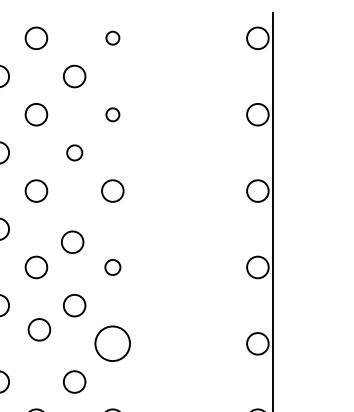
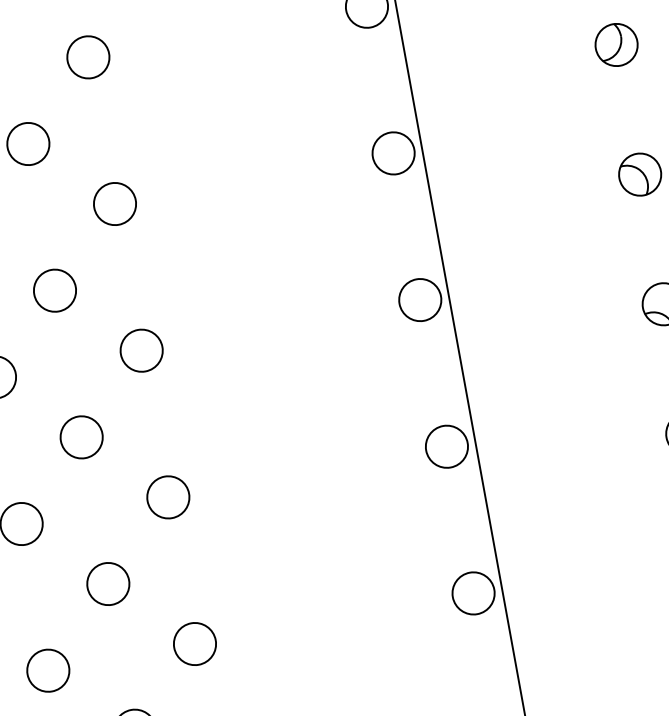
circle: (112, 37) -> (87, 55), size x1.67
circle: (112, 114) -> (114, 203), size x1.67
circle: (74, 152) -> (54, 289), size x1.43
circle: (72, 241) -> (81, 435), moved
circle: (112, 267) -> (167, 497), size x1.43
circle: (39, 329) -> (48, 670), moved
circle: (112, 343) -> (194, 643), size x0.62

